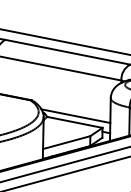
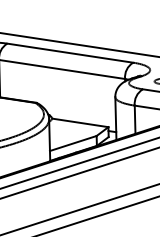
line: (75, 115) -> (80, 116), removed

